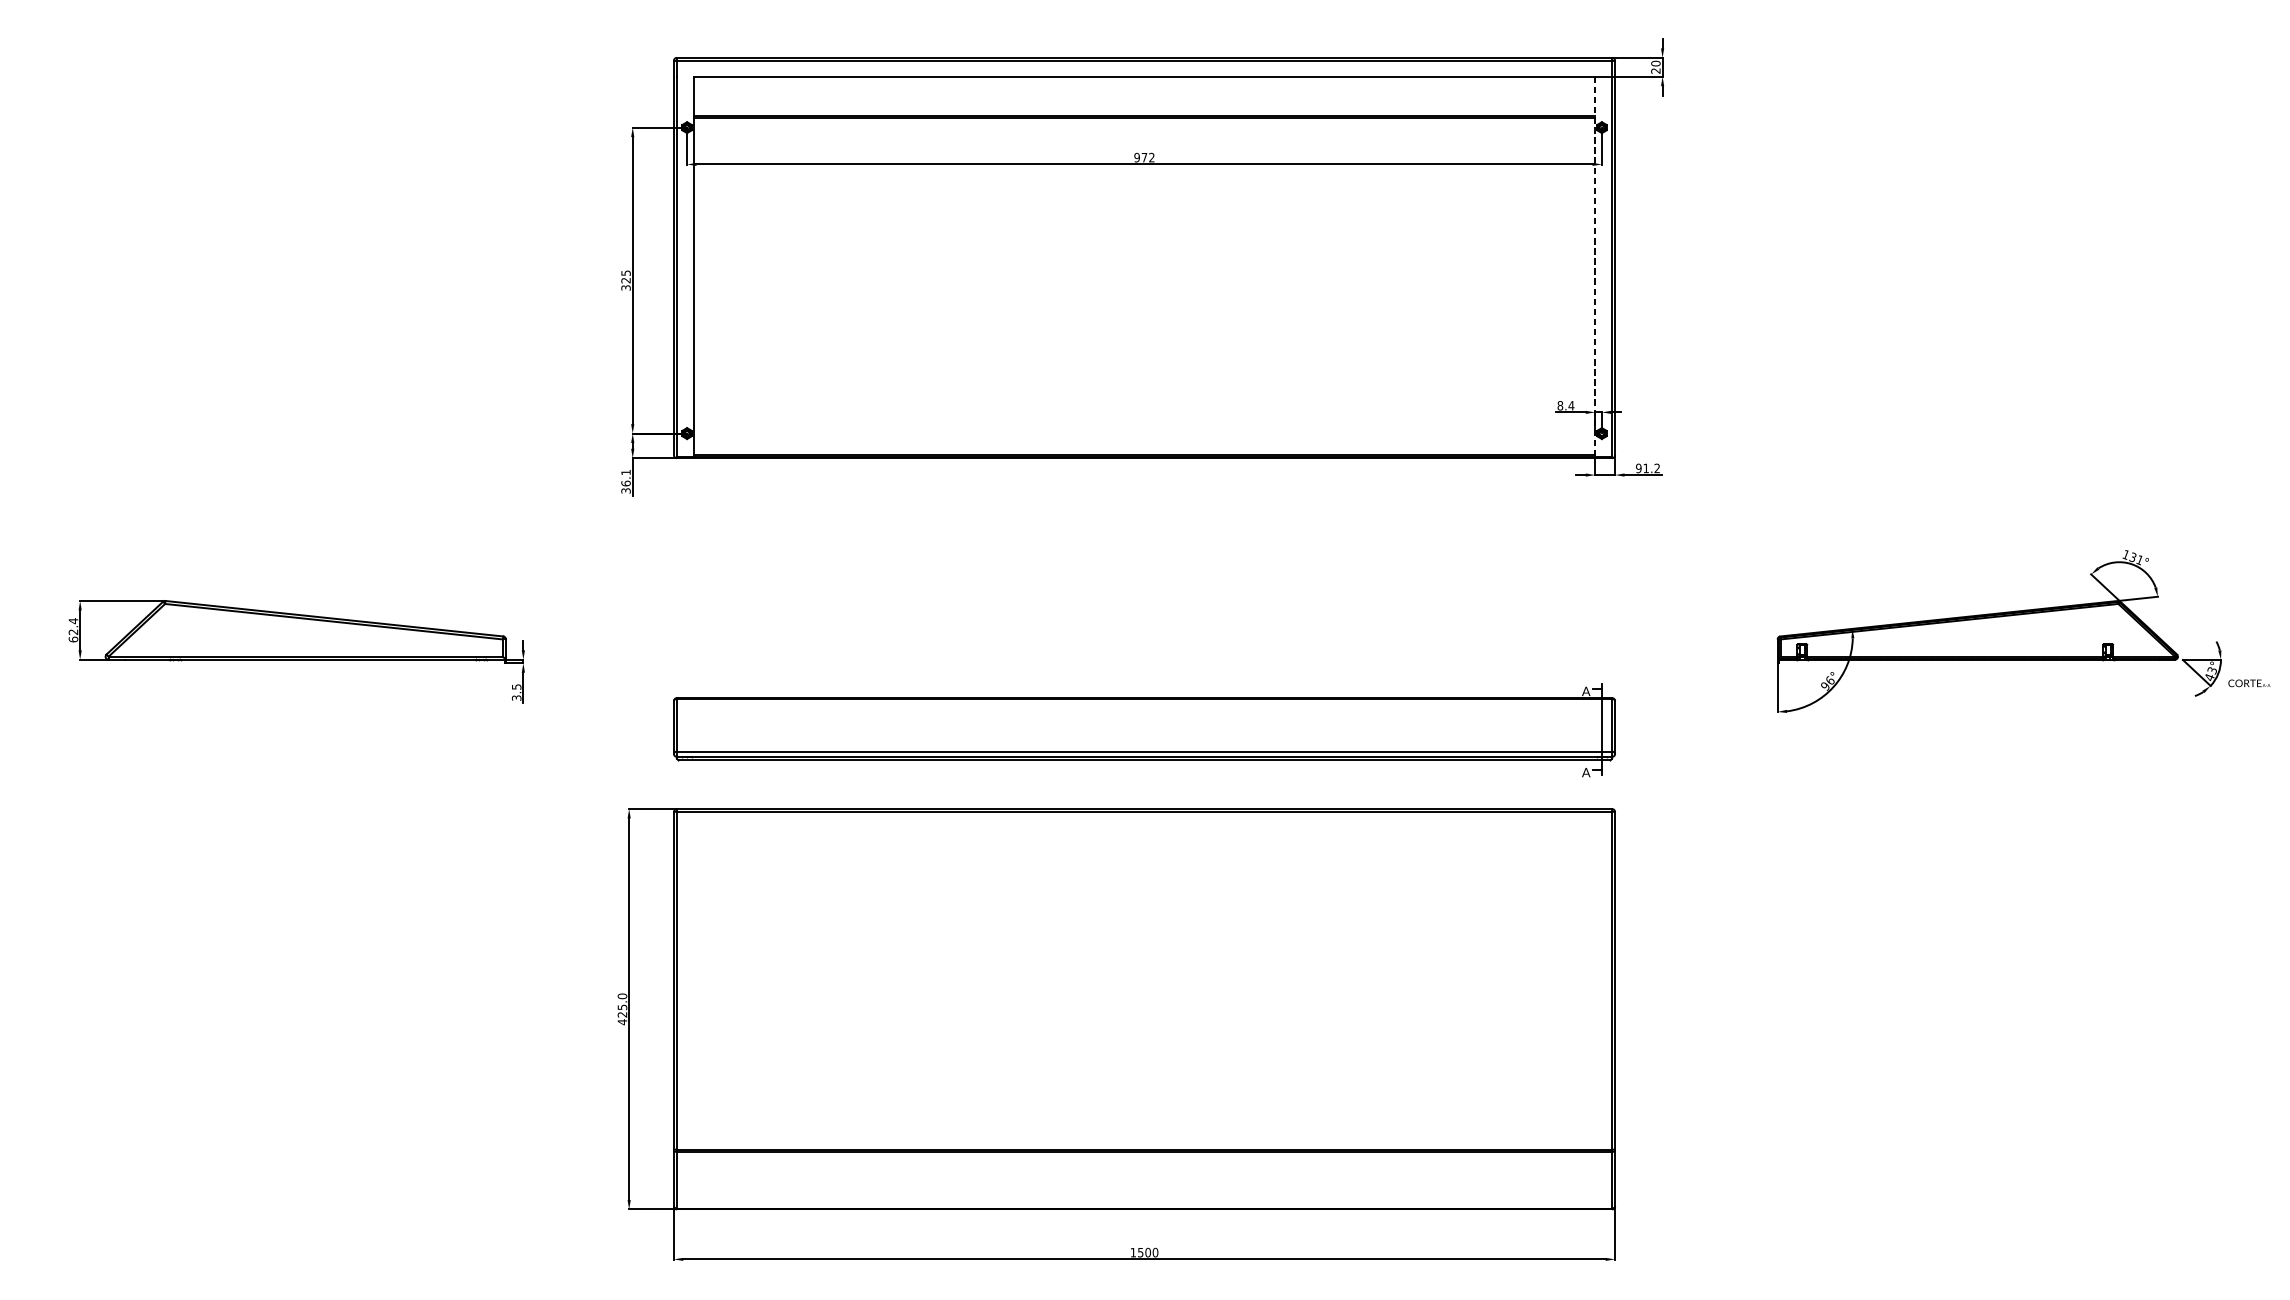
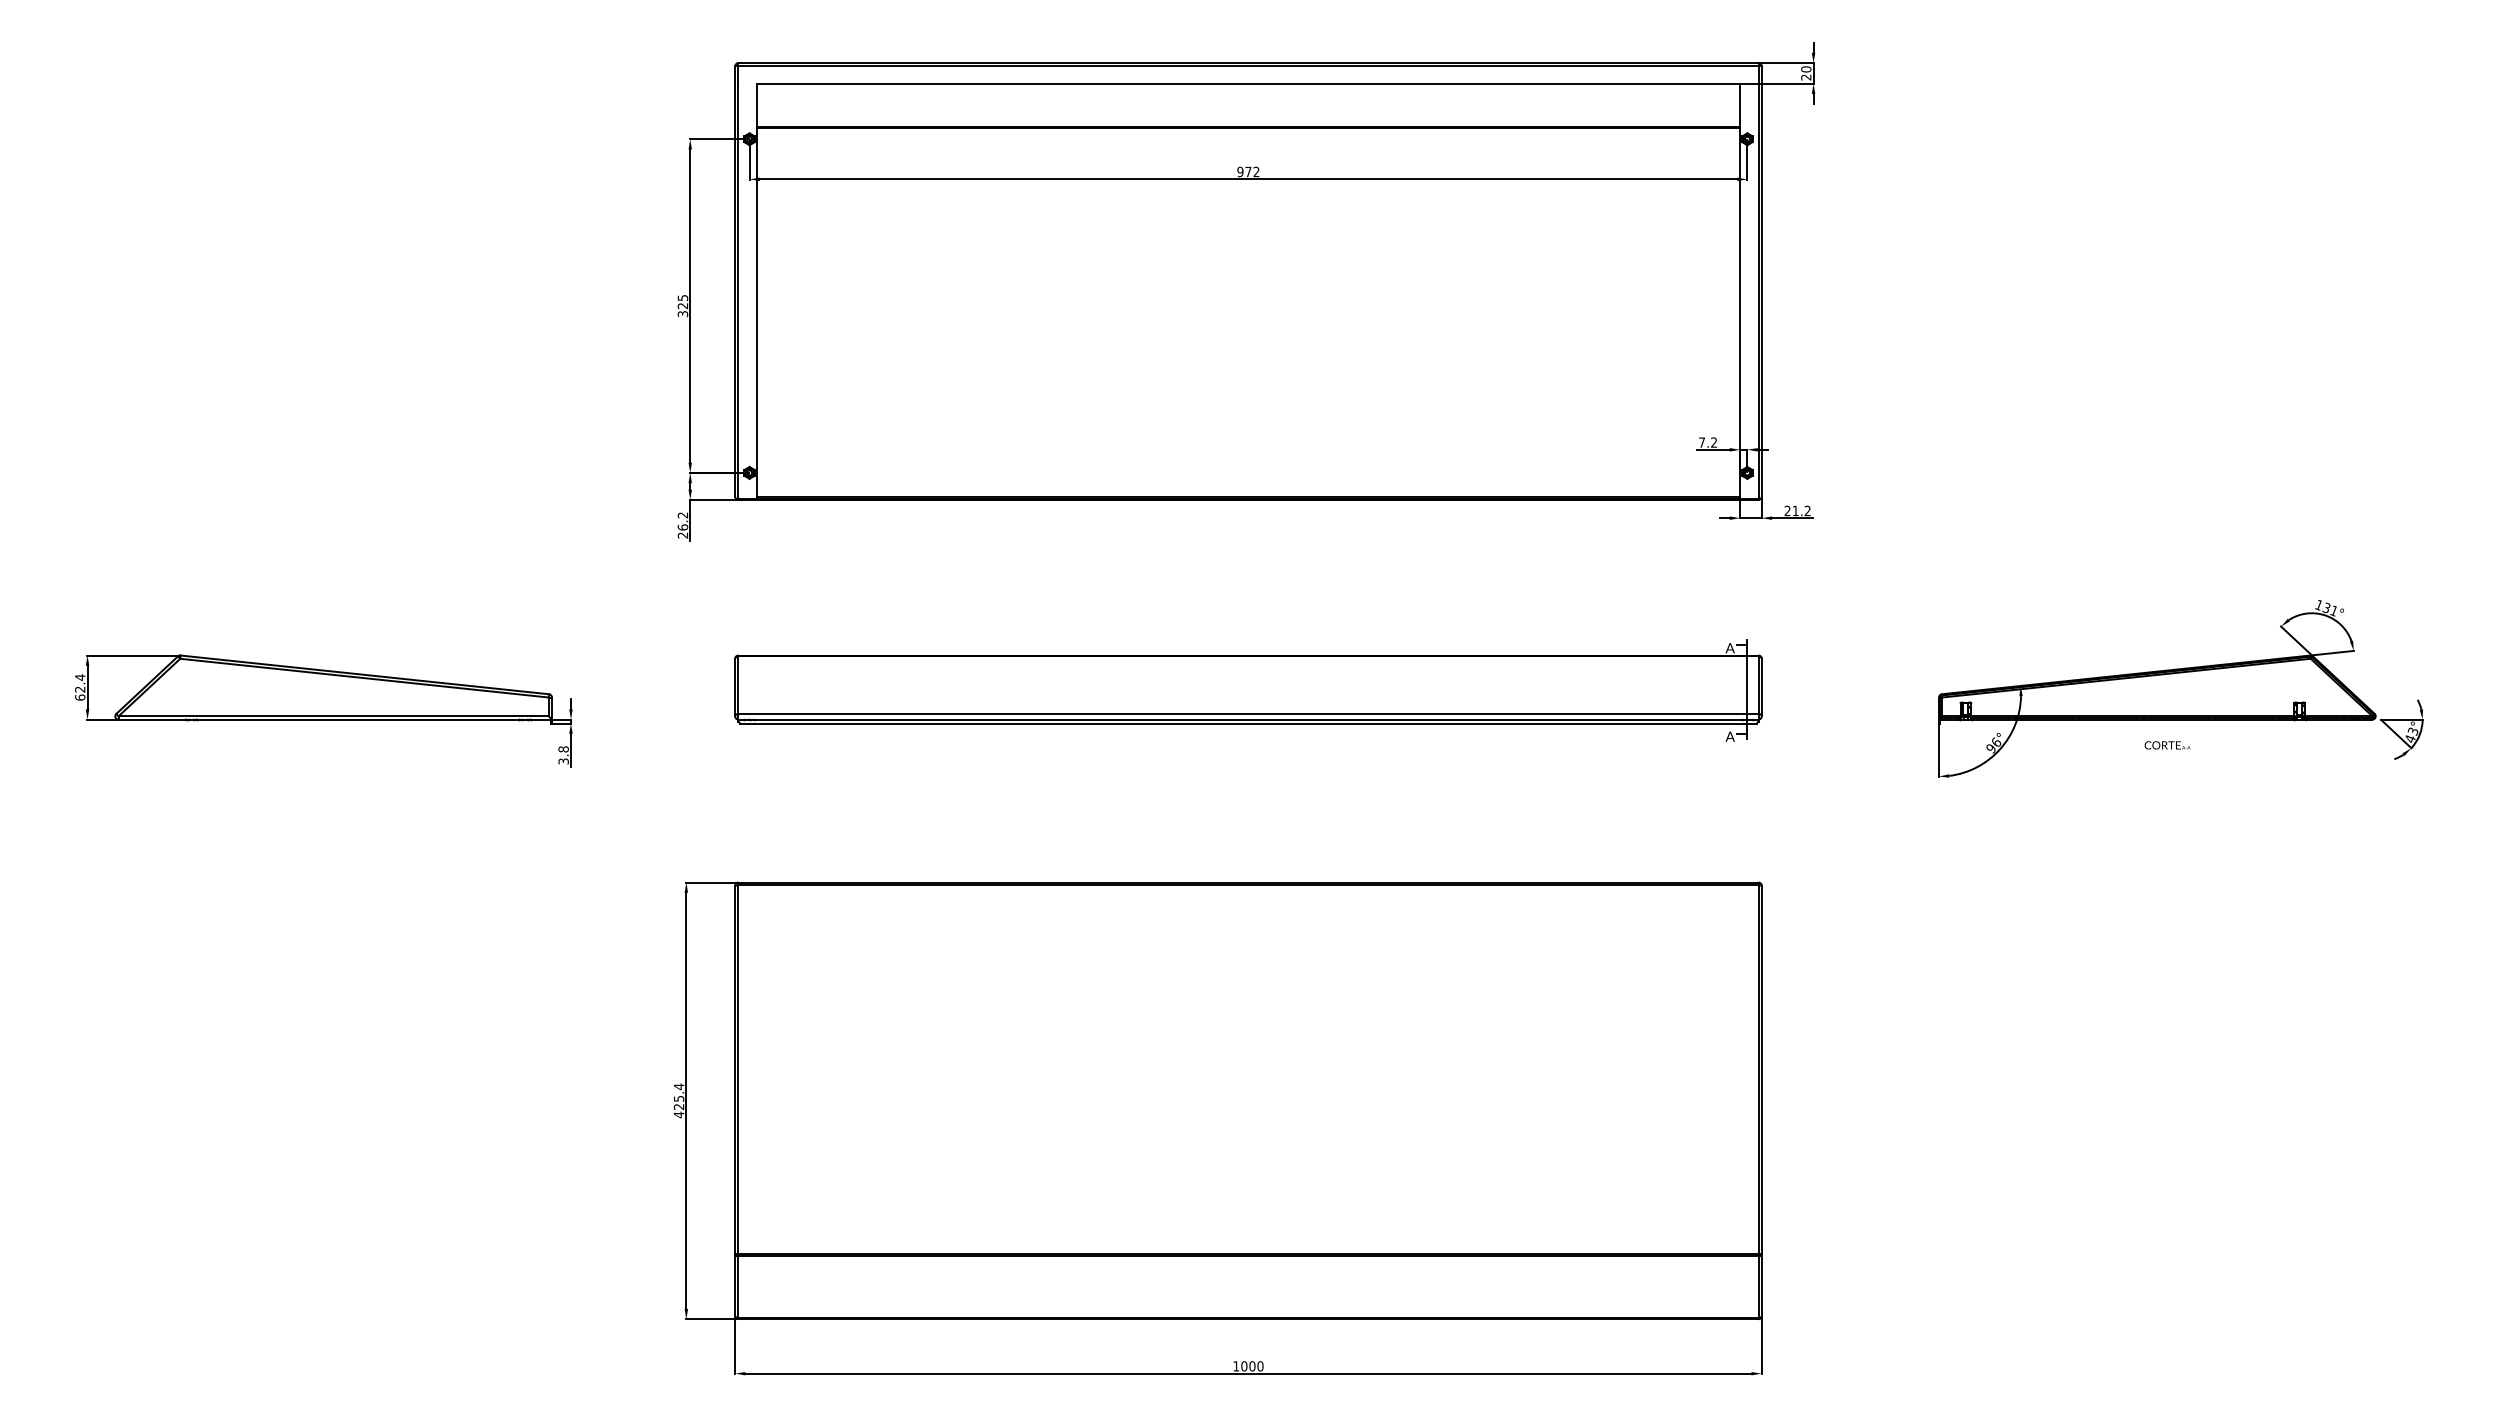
line: (1595, 267) -> (1740, 291), dashed -> solid
text: (1566, 405) -> (1708, 442), 8.4 -> 7.2
text: (1638, 468) -> (1787, 510), 91.2 -> 21.2
text: (625, 481) -> (682, 525), 36.1 -> 26.2
text: (2249, 683) -> (2167, 745), moved
text: (516, 687) -> (563, 749), 3.5 -> 3.8
part: (1144, 730) -> (1248, 690), moved
text: (621, 996) -> (678, 1086), 425.0 -> 425.4
text: (1140, 1252) -> (1244, 1366), 1500 -> 1000

